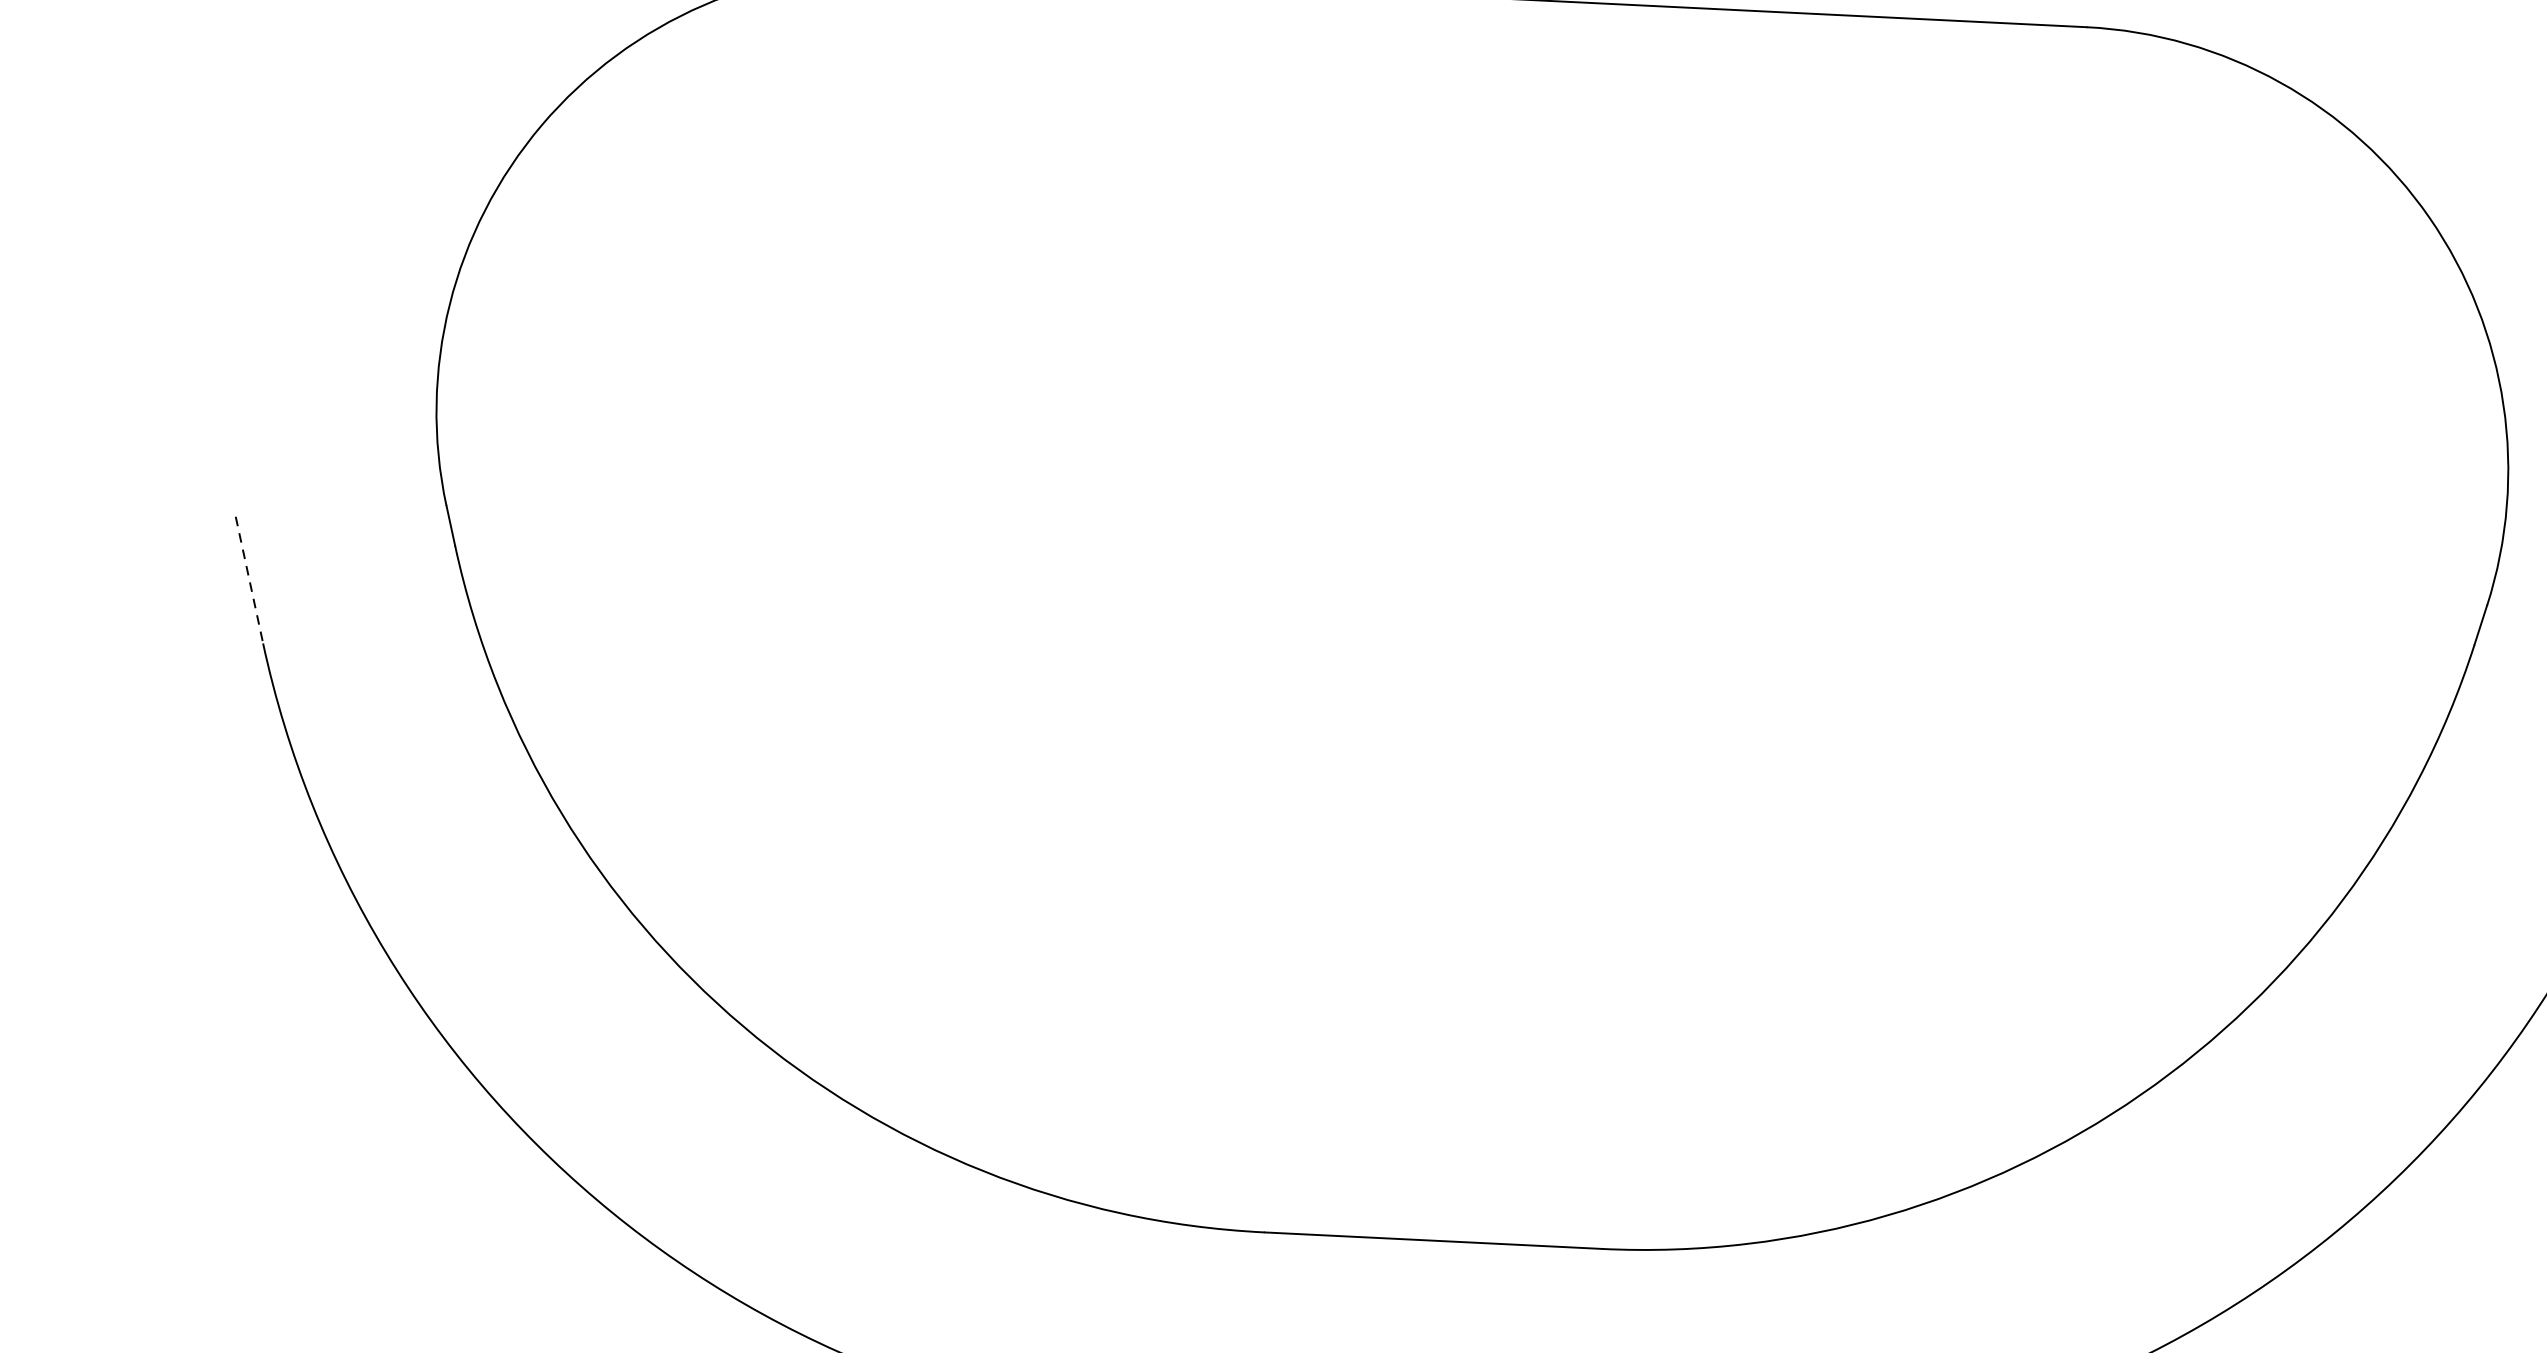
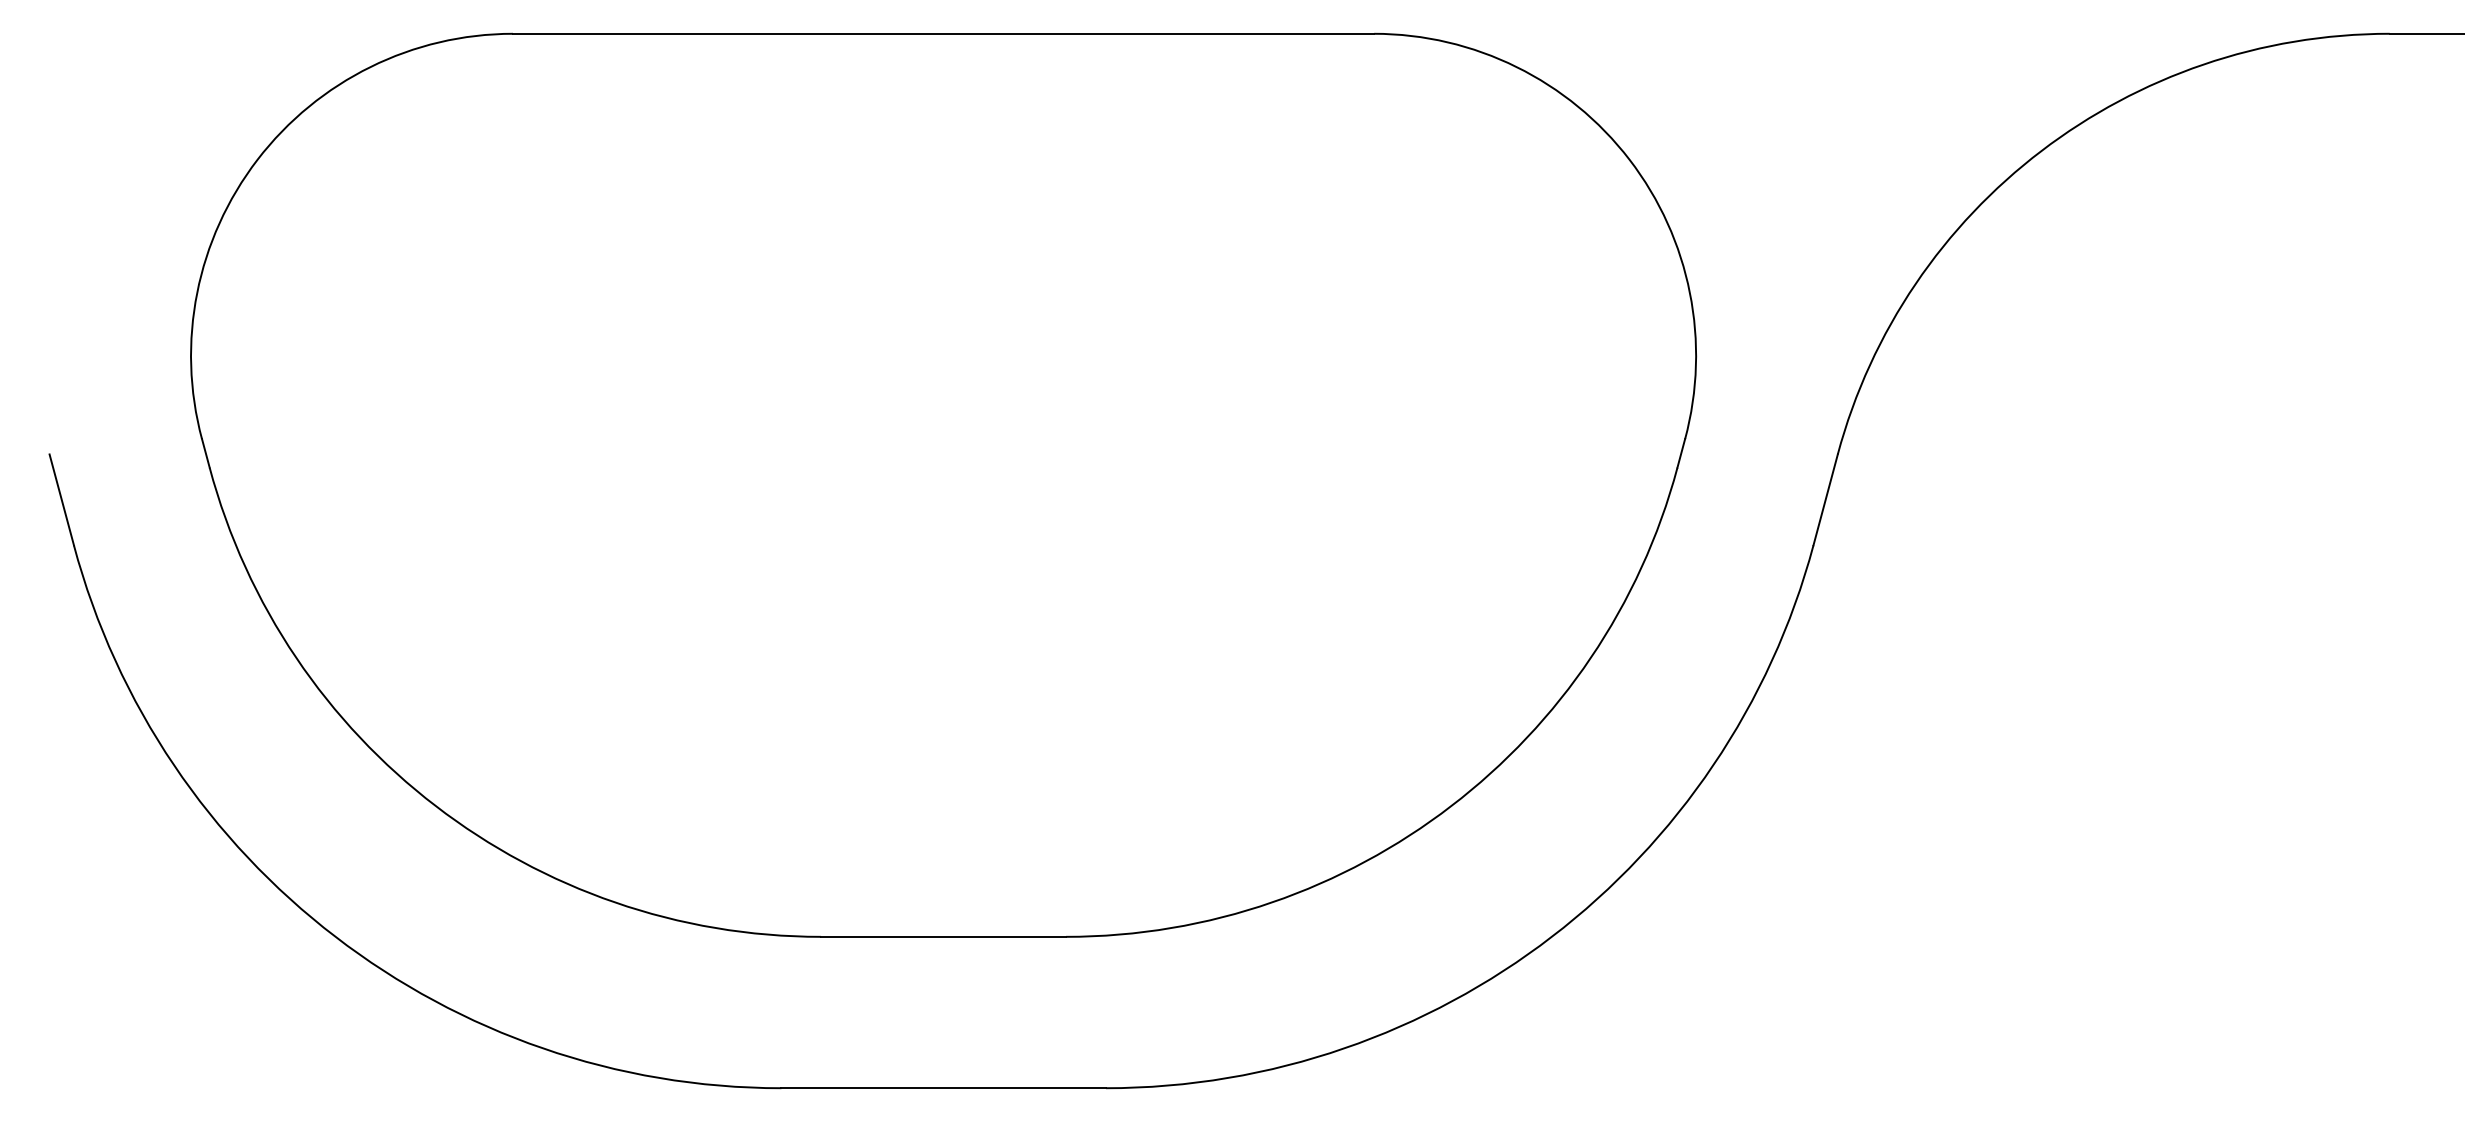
line: (249, 580) -> (61, 500), dashed -> solid

